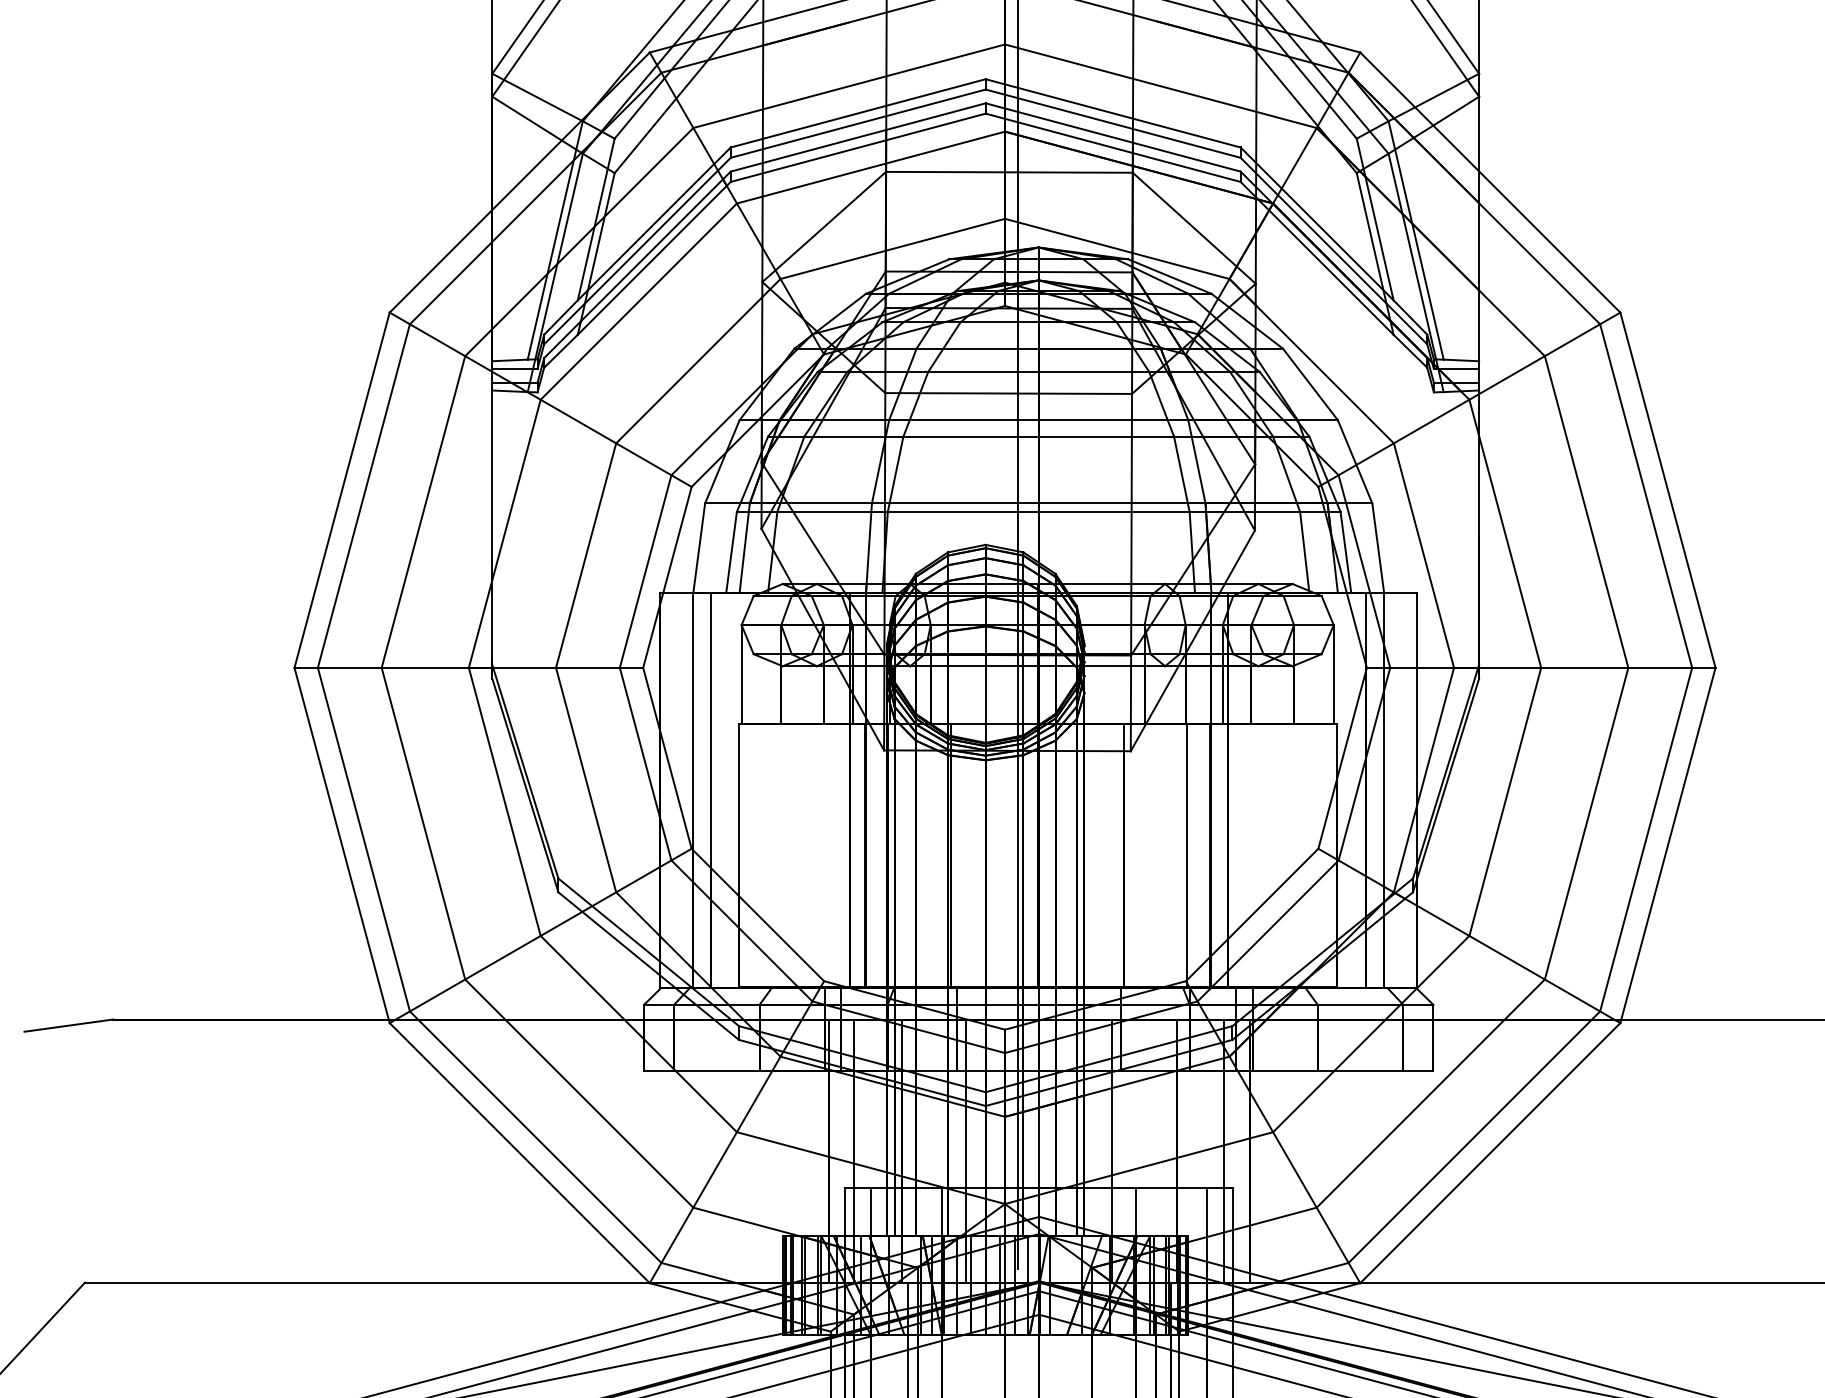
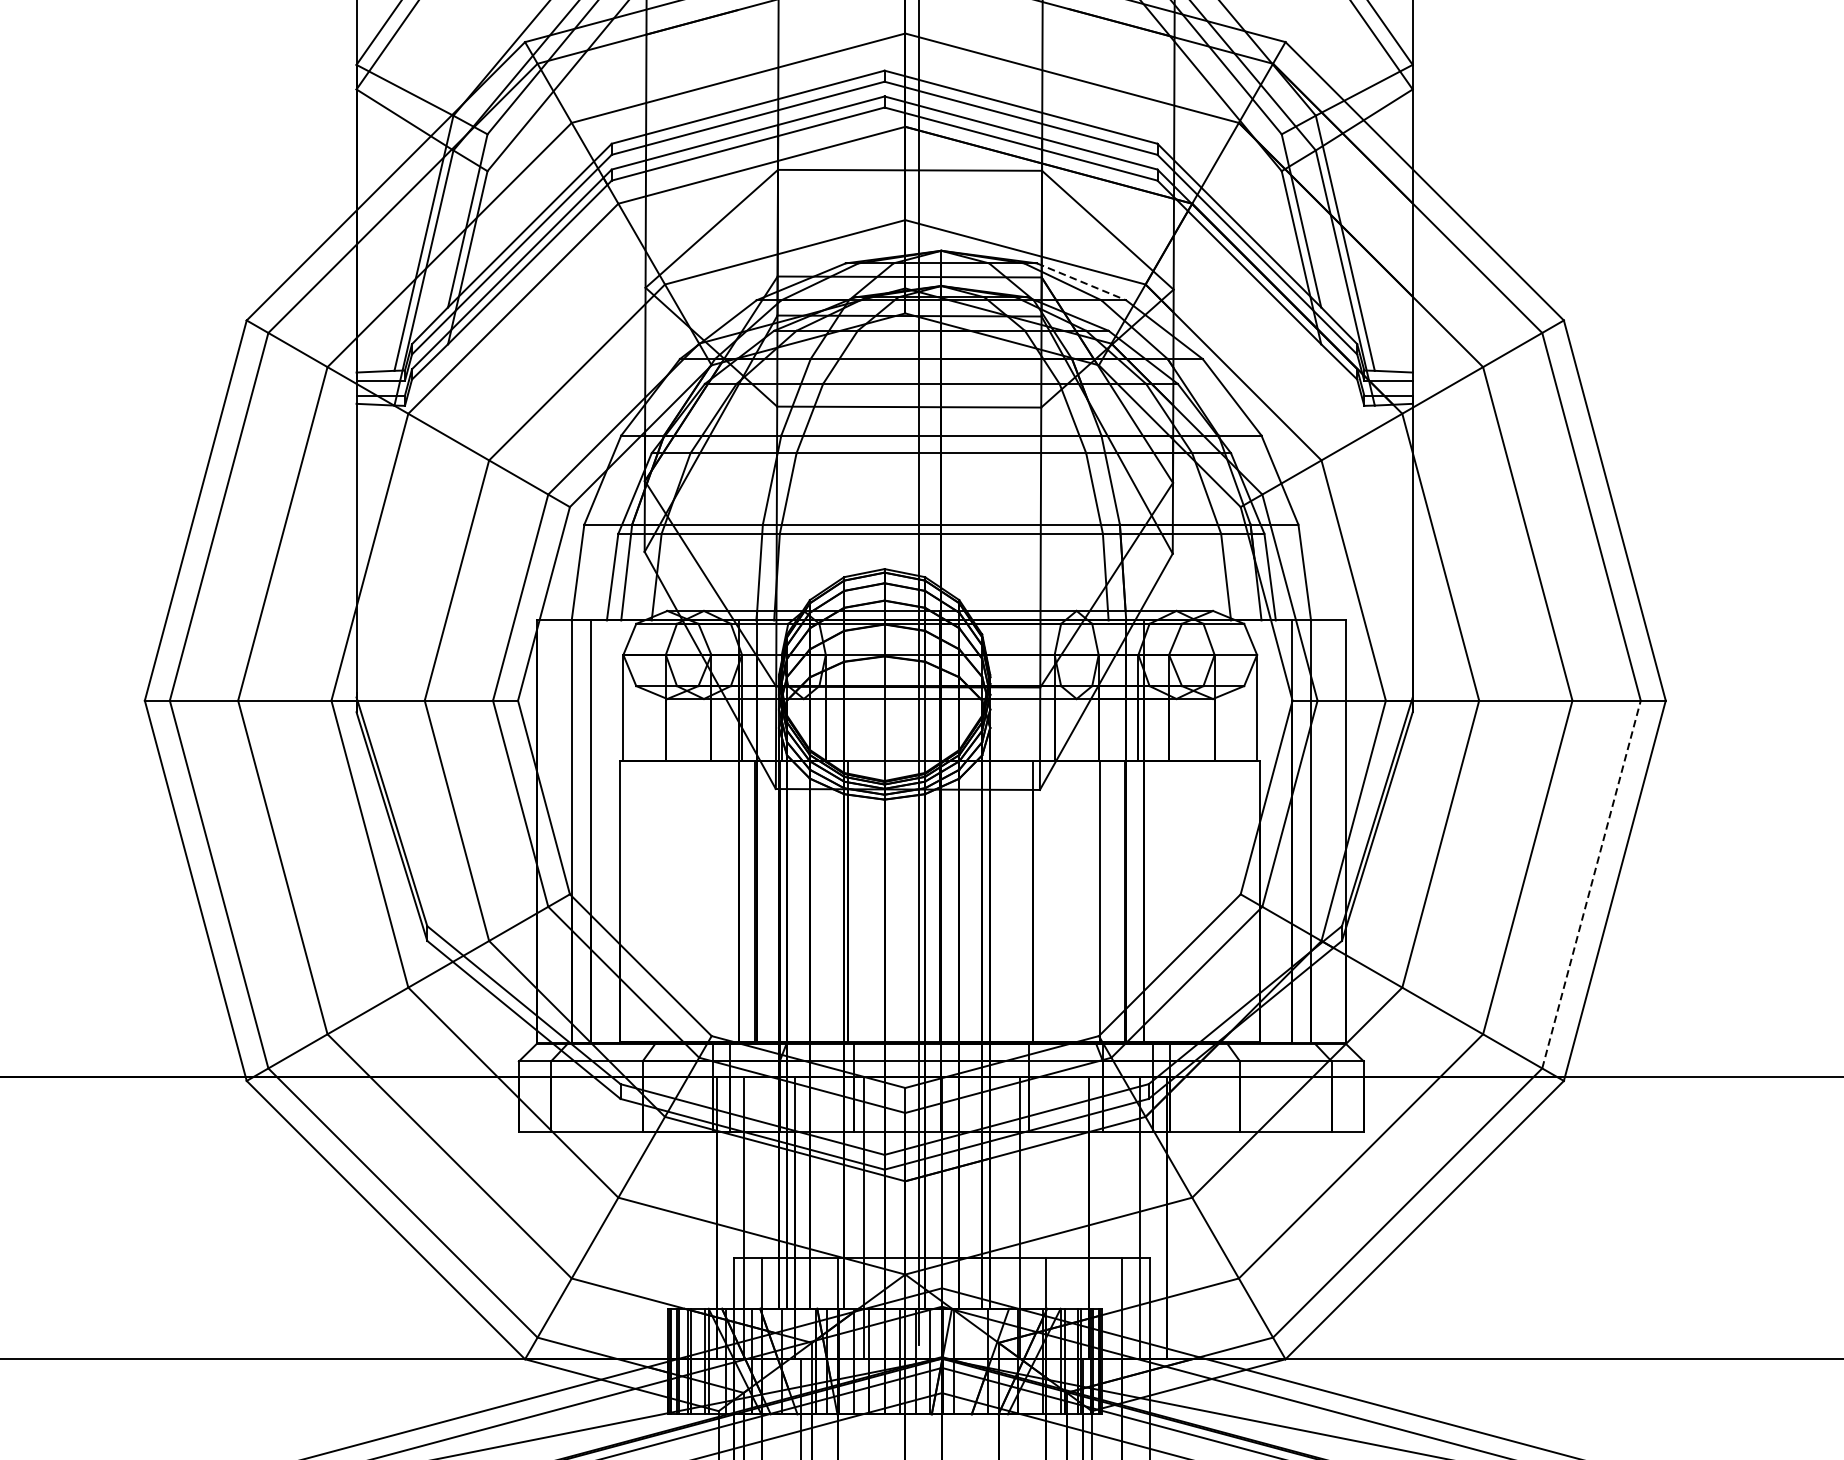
line: (1170, 276) -> (1082, 281), solid -> dashed
line: (1646, 839) -> (1591, 884), solid -> dashed

